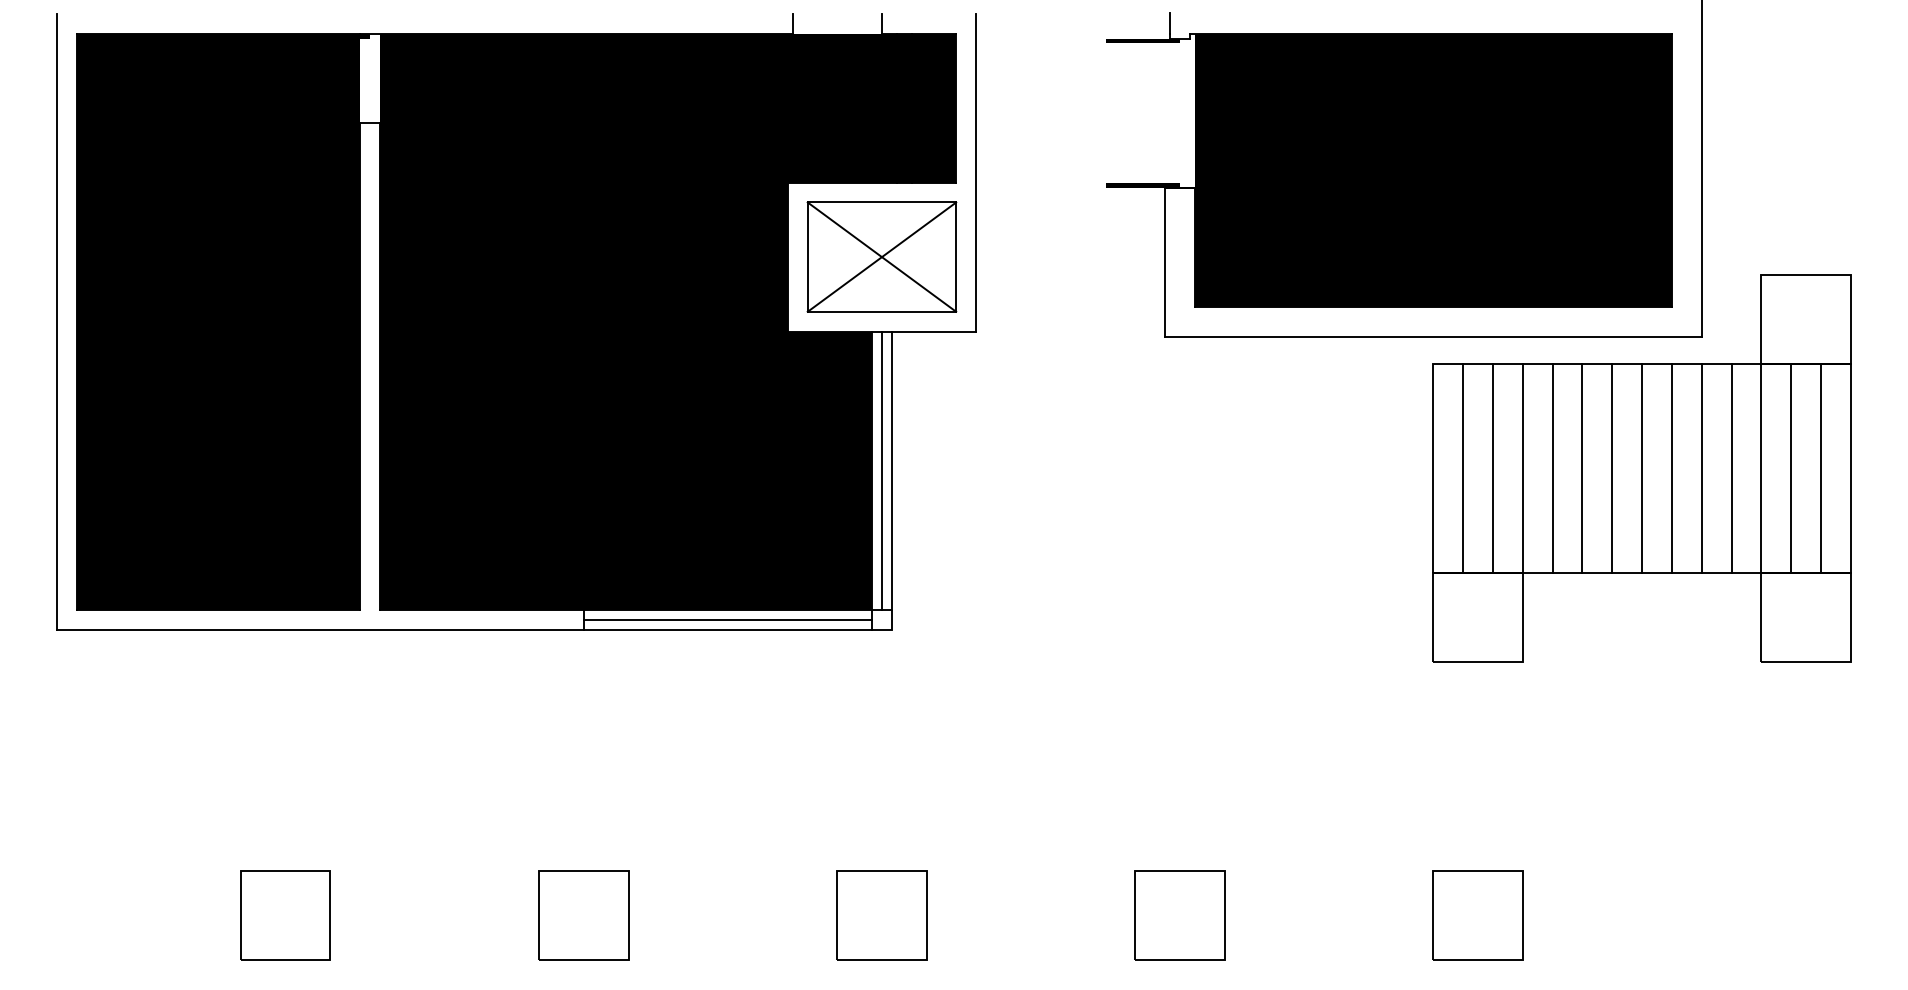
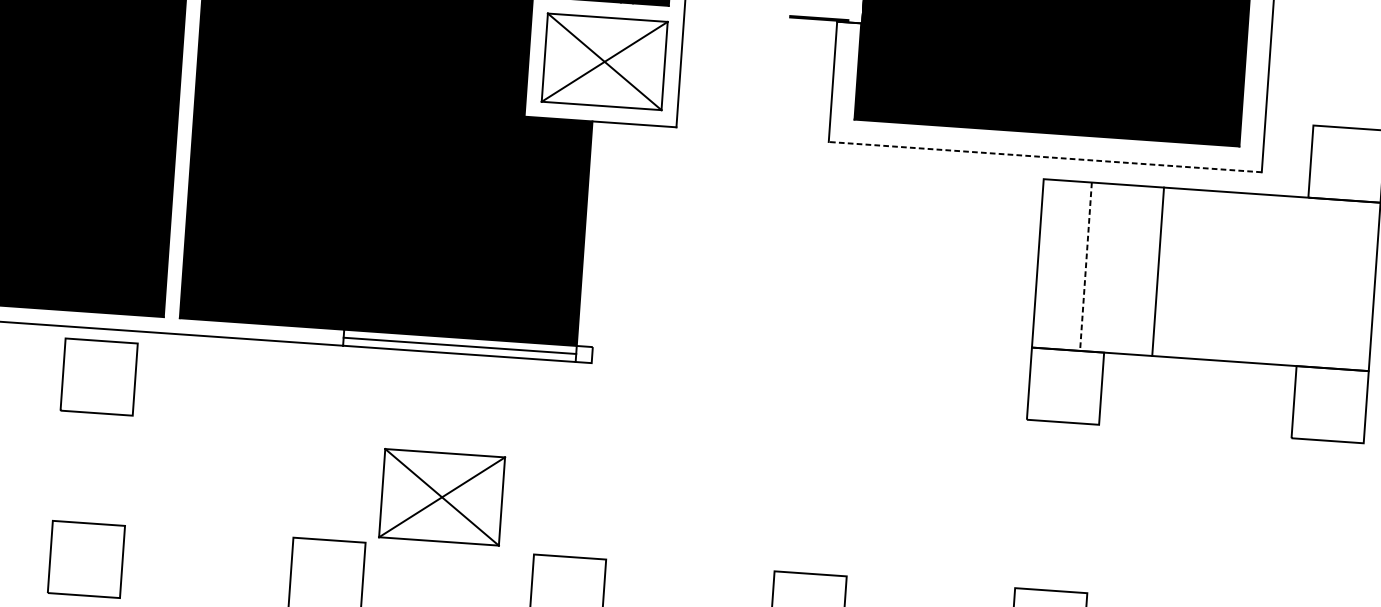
line: (1432, 336) -> (1044, 156), solid -> dashed
line: (1463, 467) -> (1062, 264), removed
line: (1522, 467) -> (1109, 267), removed
line: (1552, 467) -> (1133, 269), removed
line: (1612, 467) -> (1182, 272), removed
line: (1642, 467) -> (1206, 274), removed
line: (1671, 467) -> (1230, 276), removed
line: (1701, 467) -> (1254, 277), removed
line: (1731, 467) -> (1278, 279), removed
line: (1761, 467) -> (1302, 281), removed
line: (1791, 467) -> (1326, 282), removed
line: (1820, 467) -> (1350, 284), removed
line: (1493, 468) -> (1086, 266), solid -> dashed
line: (881, 470) -> (592, 234), removed
line: (891, 470) -> (600, 234), removed
part: (285, 689) -> (98, 377), added
part: (718, 807) -> (441, 496), added

